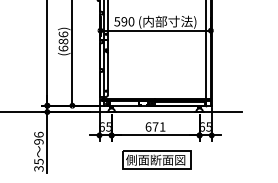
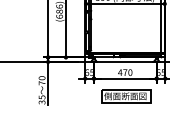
text: (155, 126) -> (125, 72), 671 -> 470
text: (38, 137) -> (41, 80), 96 -> 70

